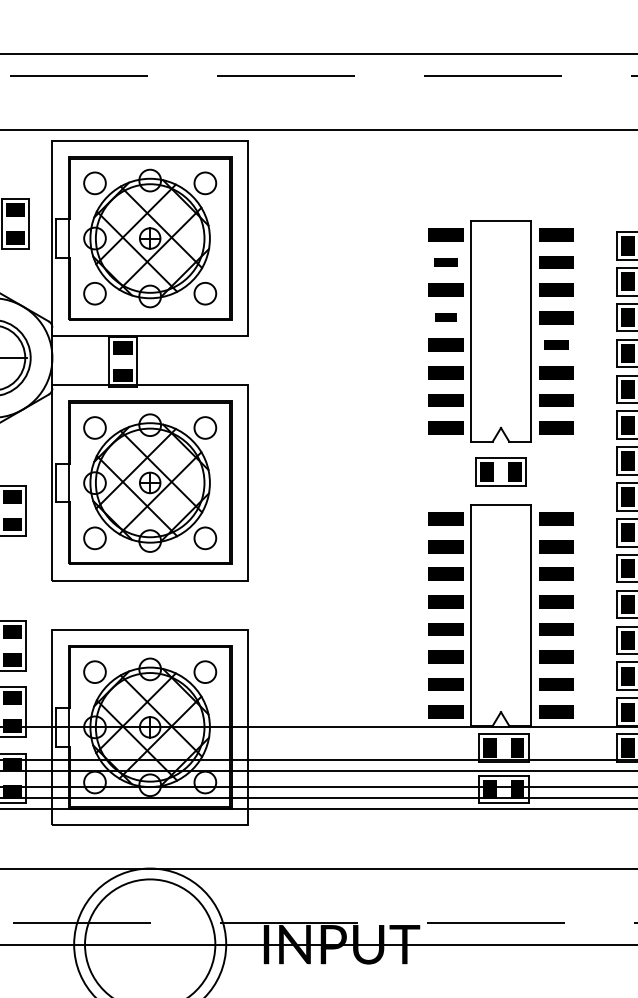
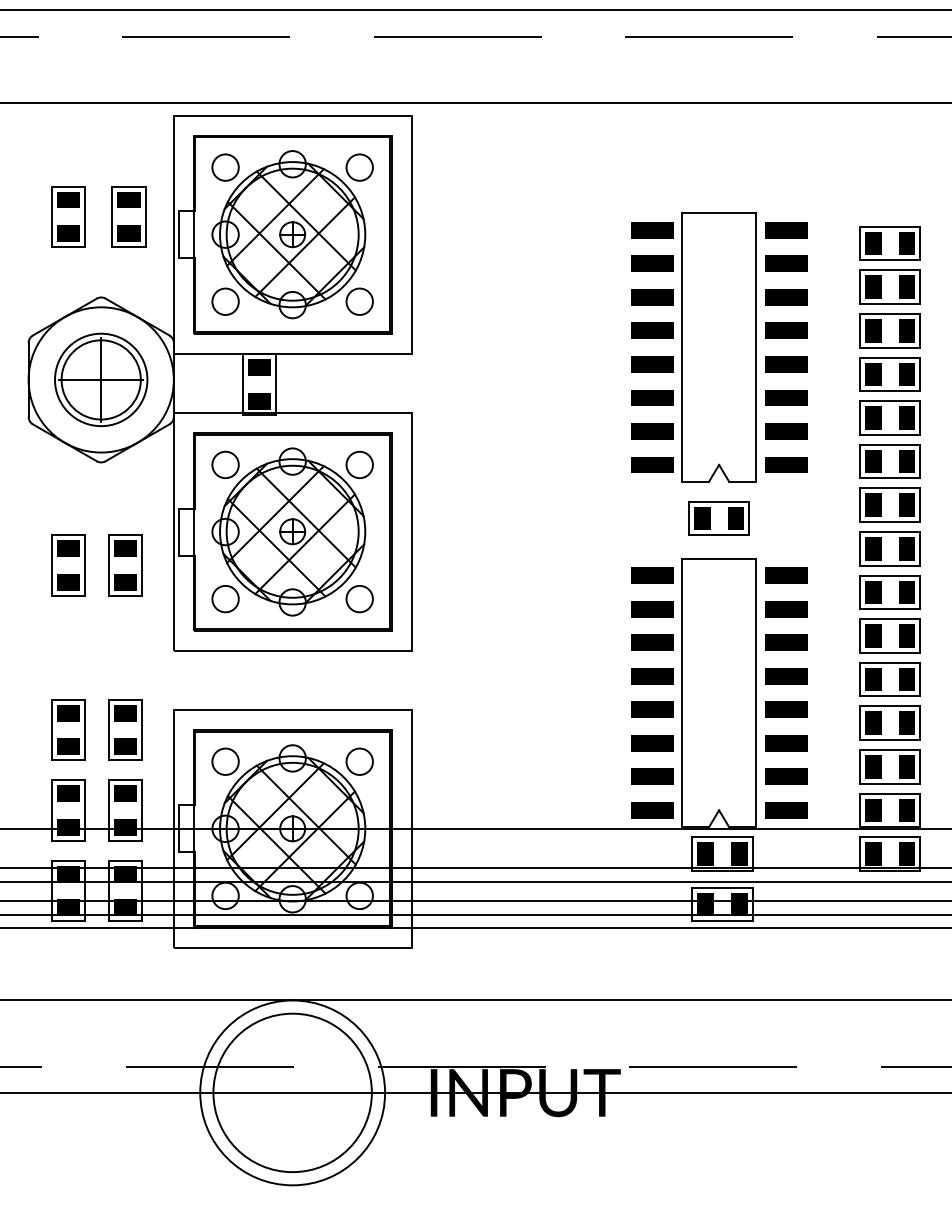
part: (446, 262) -> (652, 263), size x1.43
part: (446, 317) -> (652, 330), size x1.67
part: (556, 345) -> (786, 364), size x1.43

